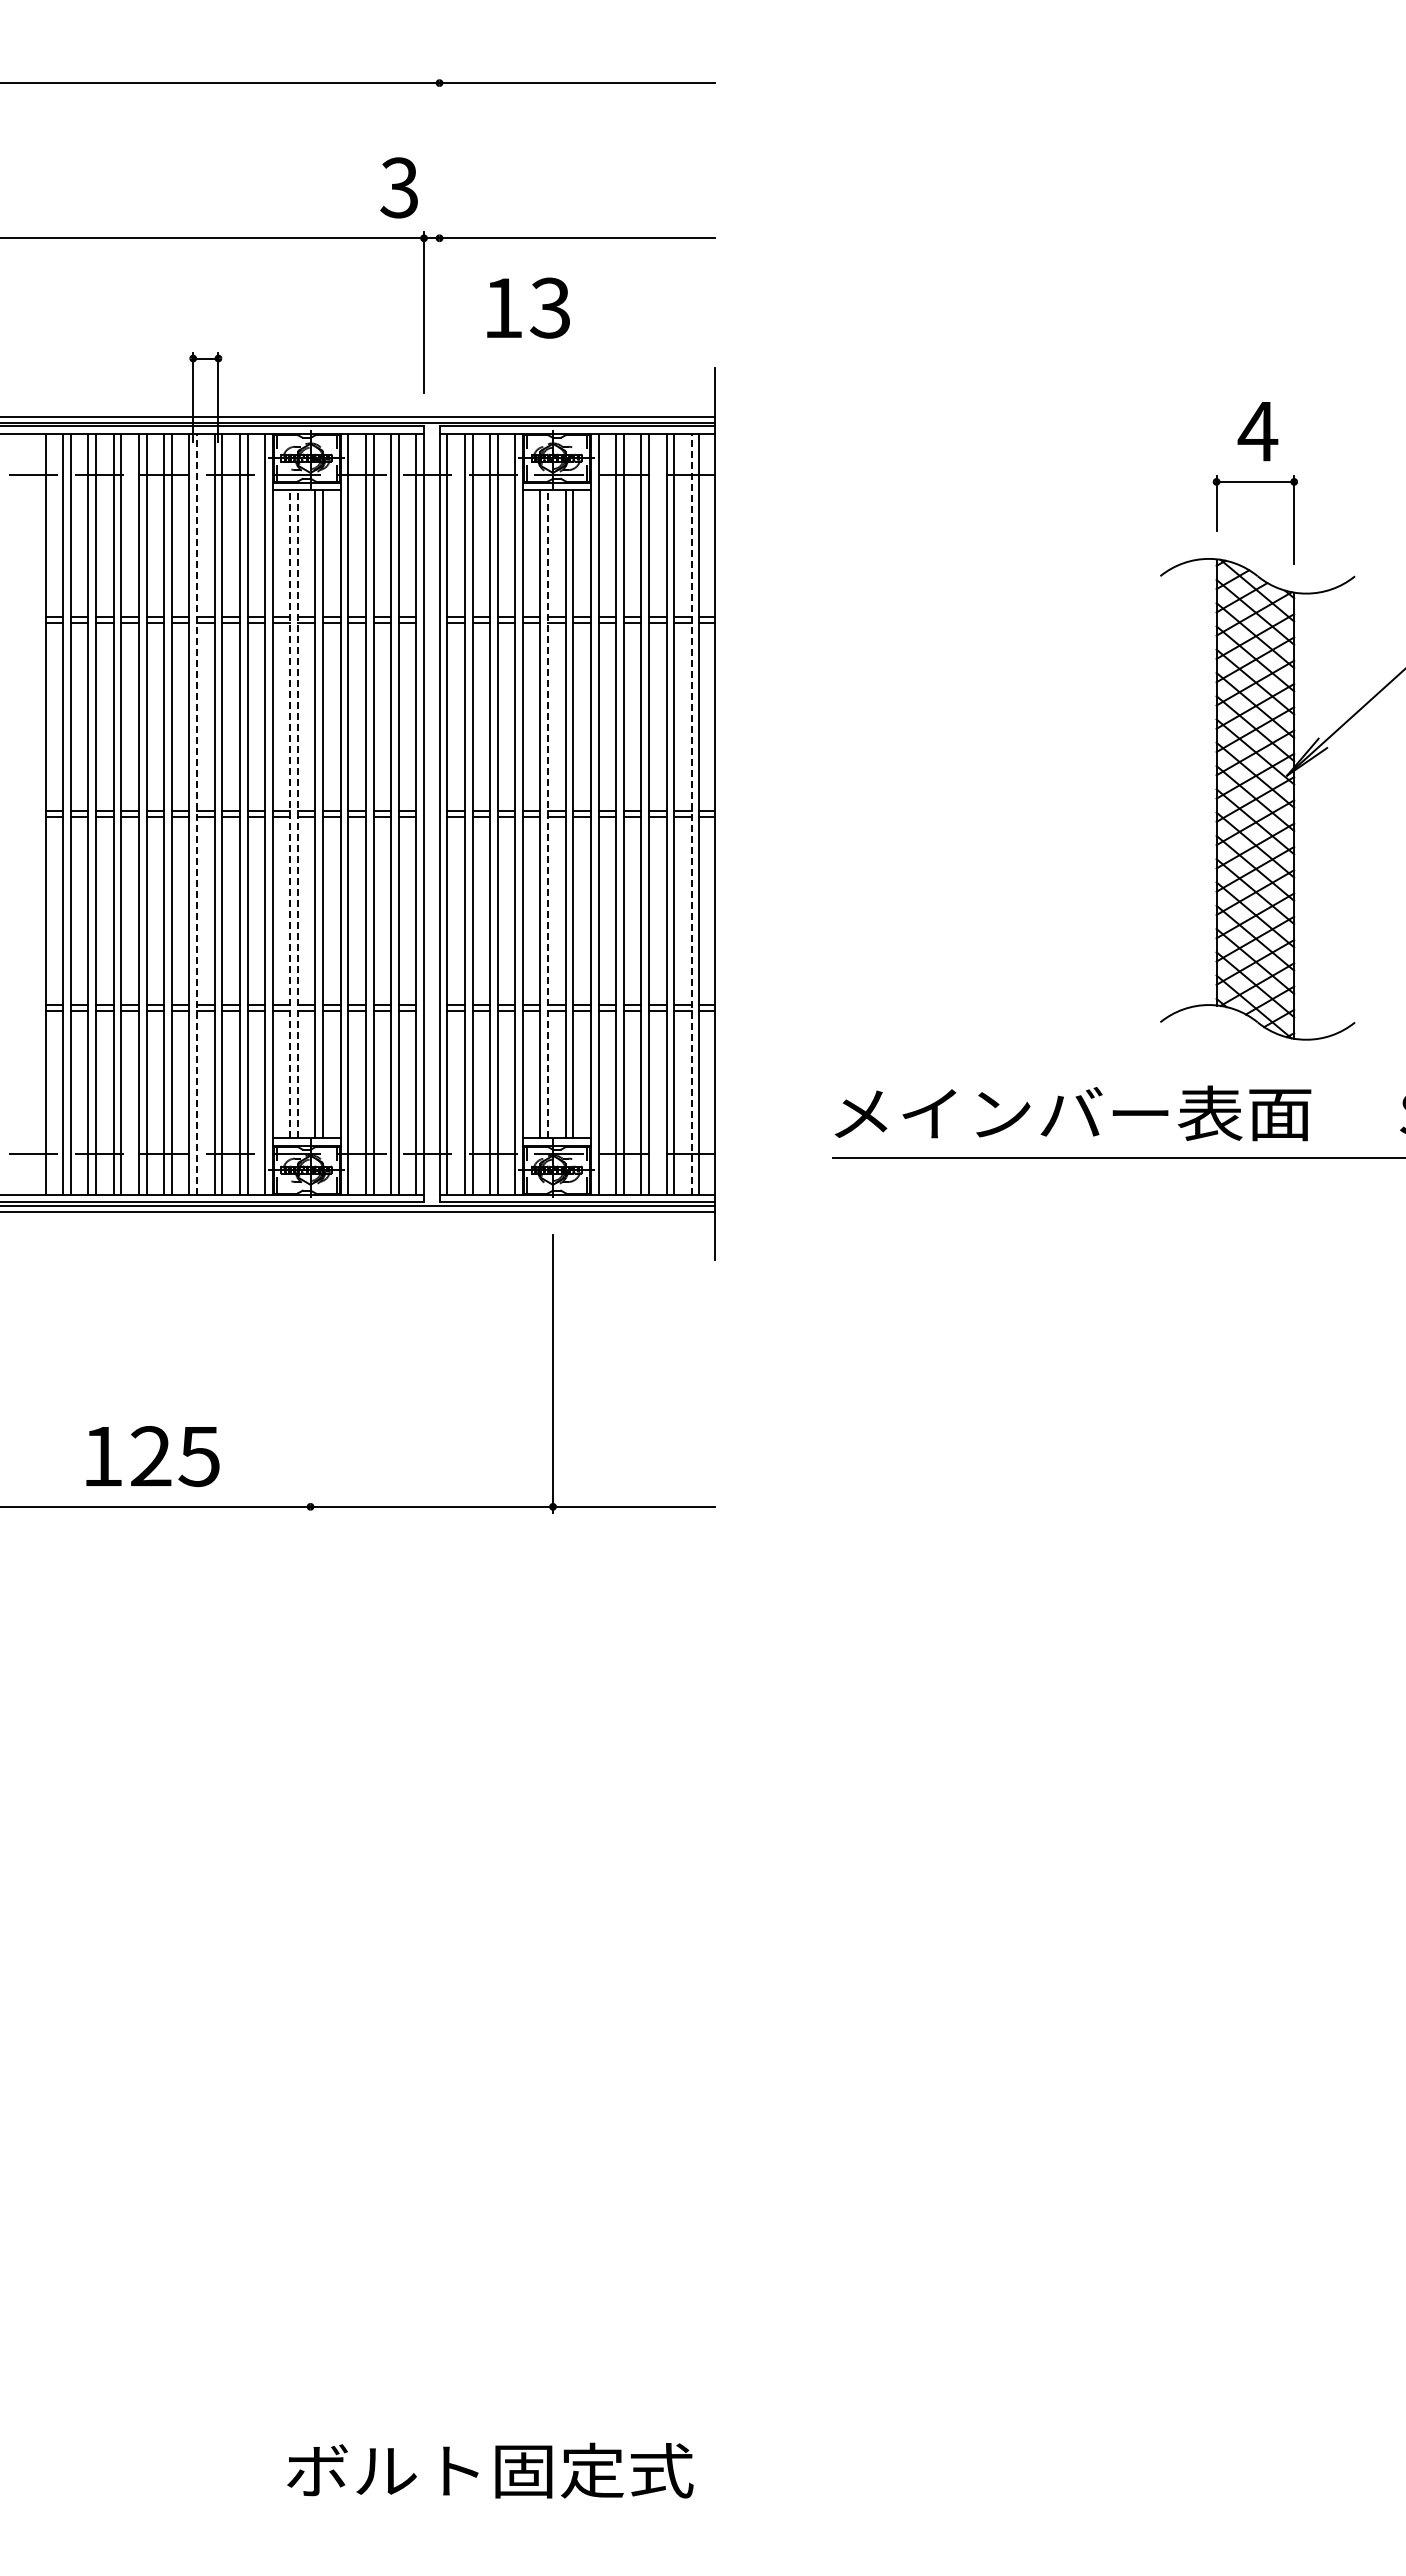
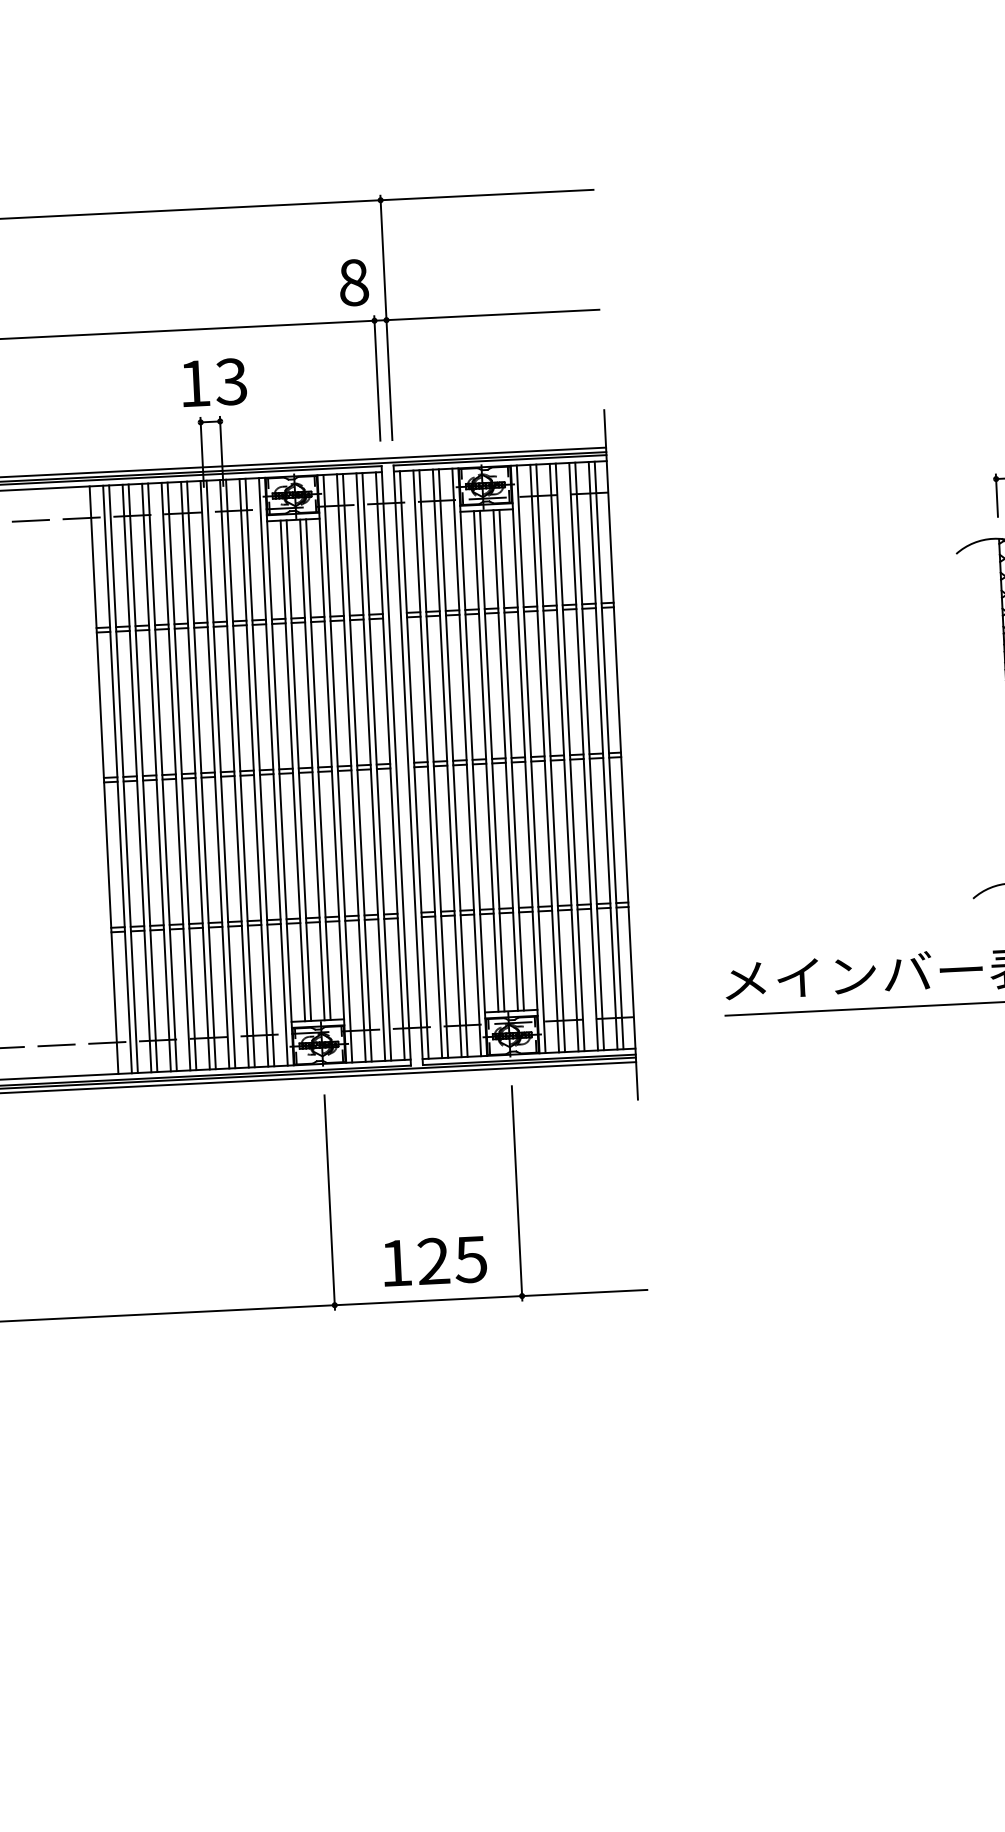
text: (399, 187) -> (353, 282), 3 -> 8
line: (439, 235) -> (386, 318), added
text: (528, 307) -> (214, 382), moved
line: (197, 813) -> (221, 773), dashed -> solid
line: (691, 813) -> (602, 755), dashed -> solid
line: (290, 814) -> (293, 771), dashed -> solid
line: (297, 814) -> (298, 770), dashed -> solid
line: (548, 814) -> (492, 761), dashed -> solid
line: (310, 1373) -> (329, 1202), added
text: (152, 1456) -> (434, 1261), moved

